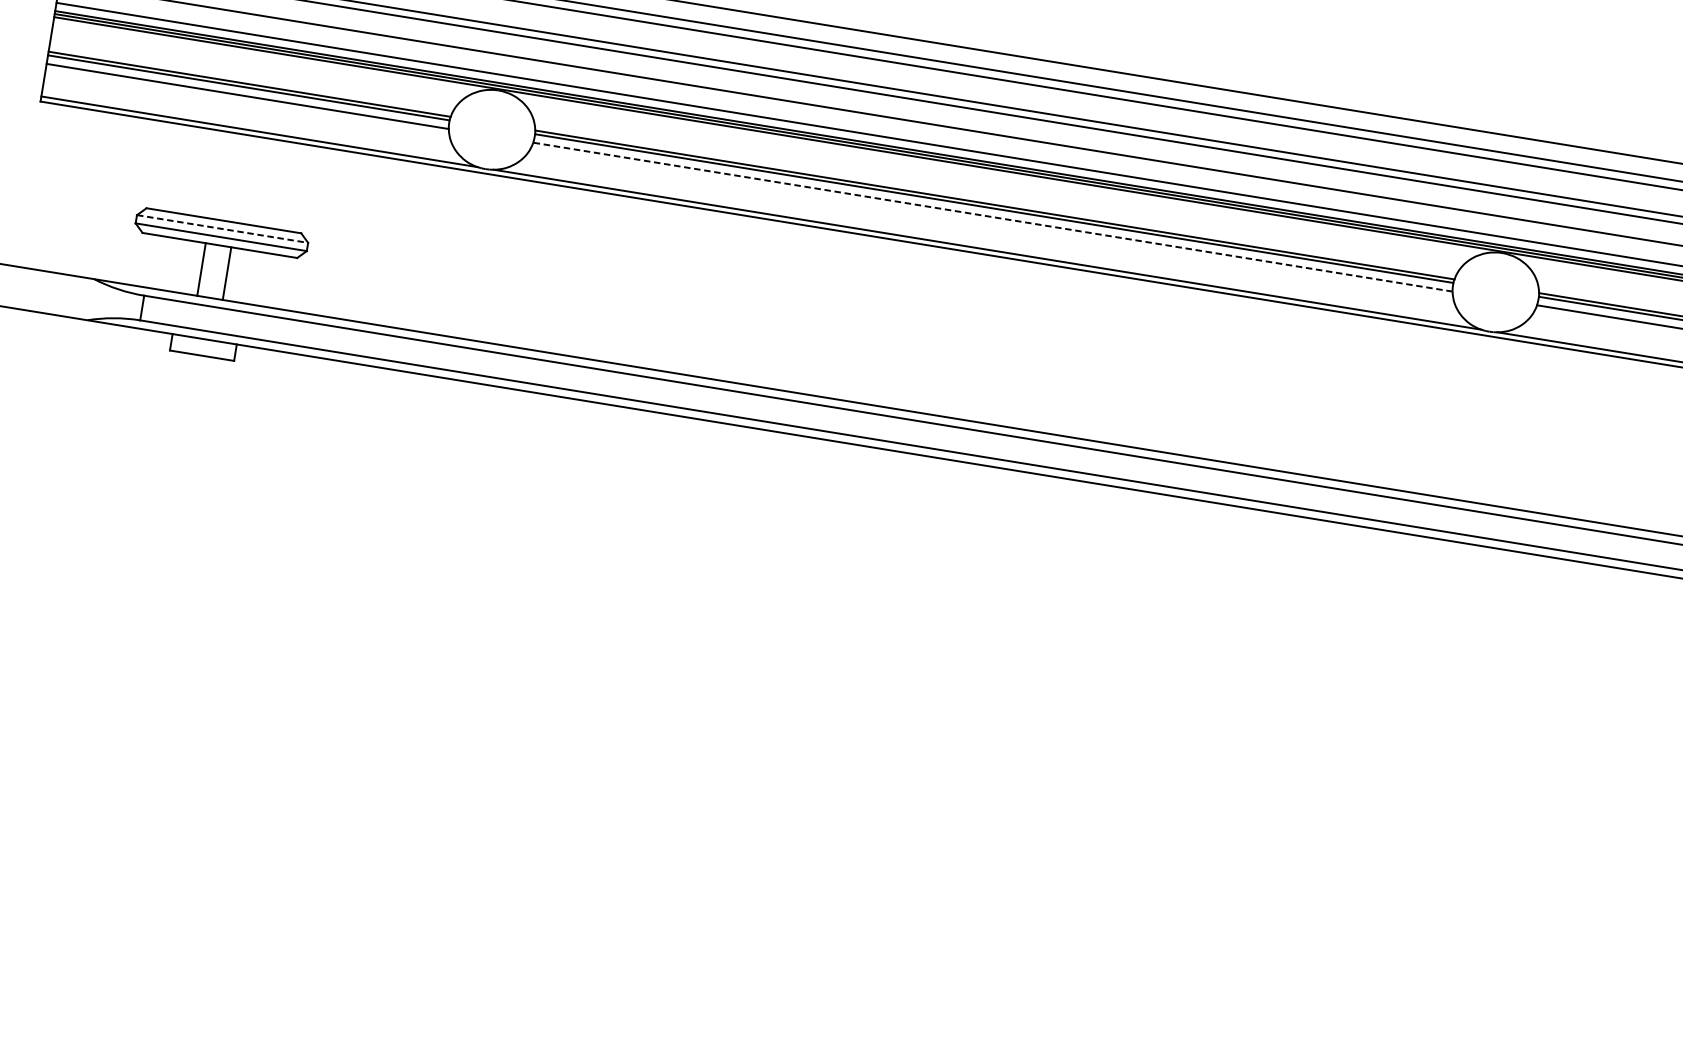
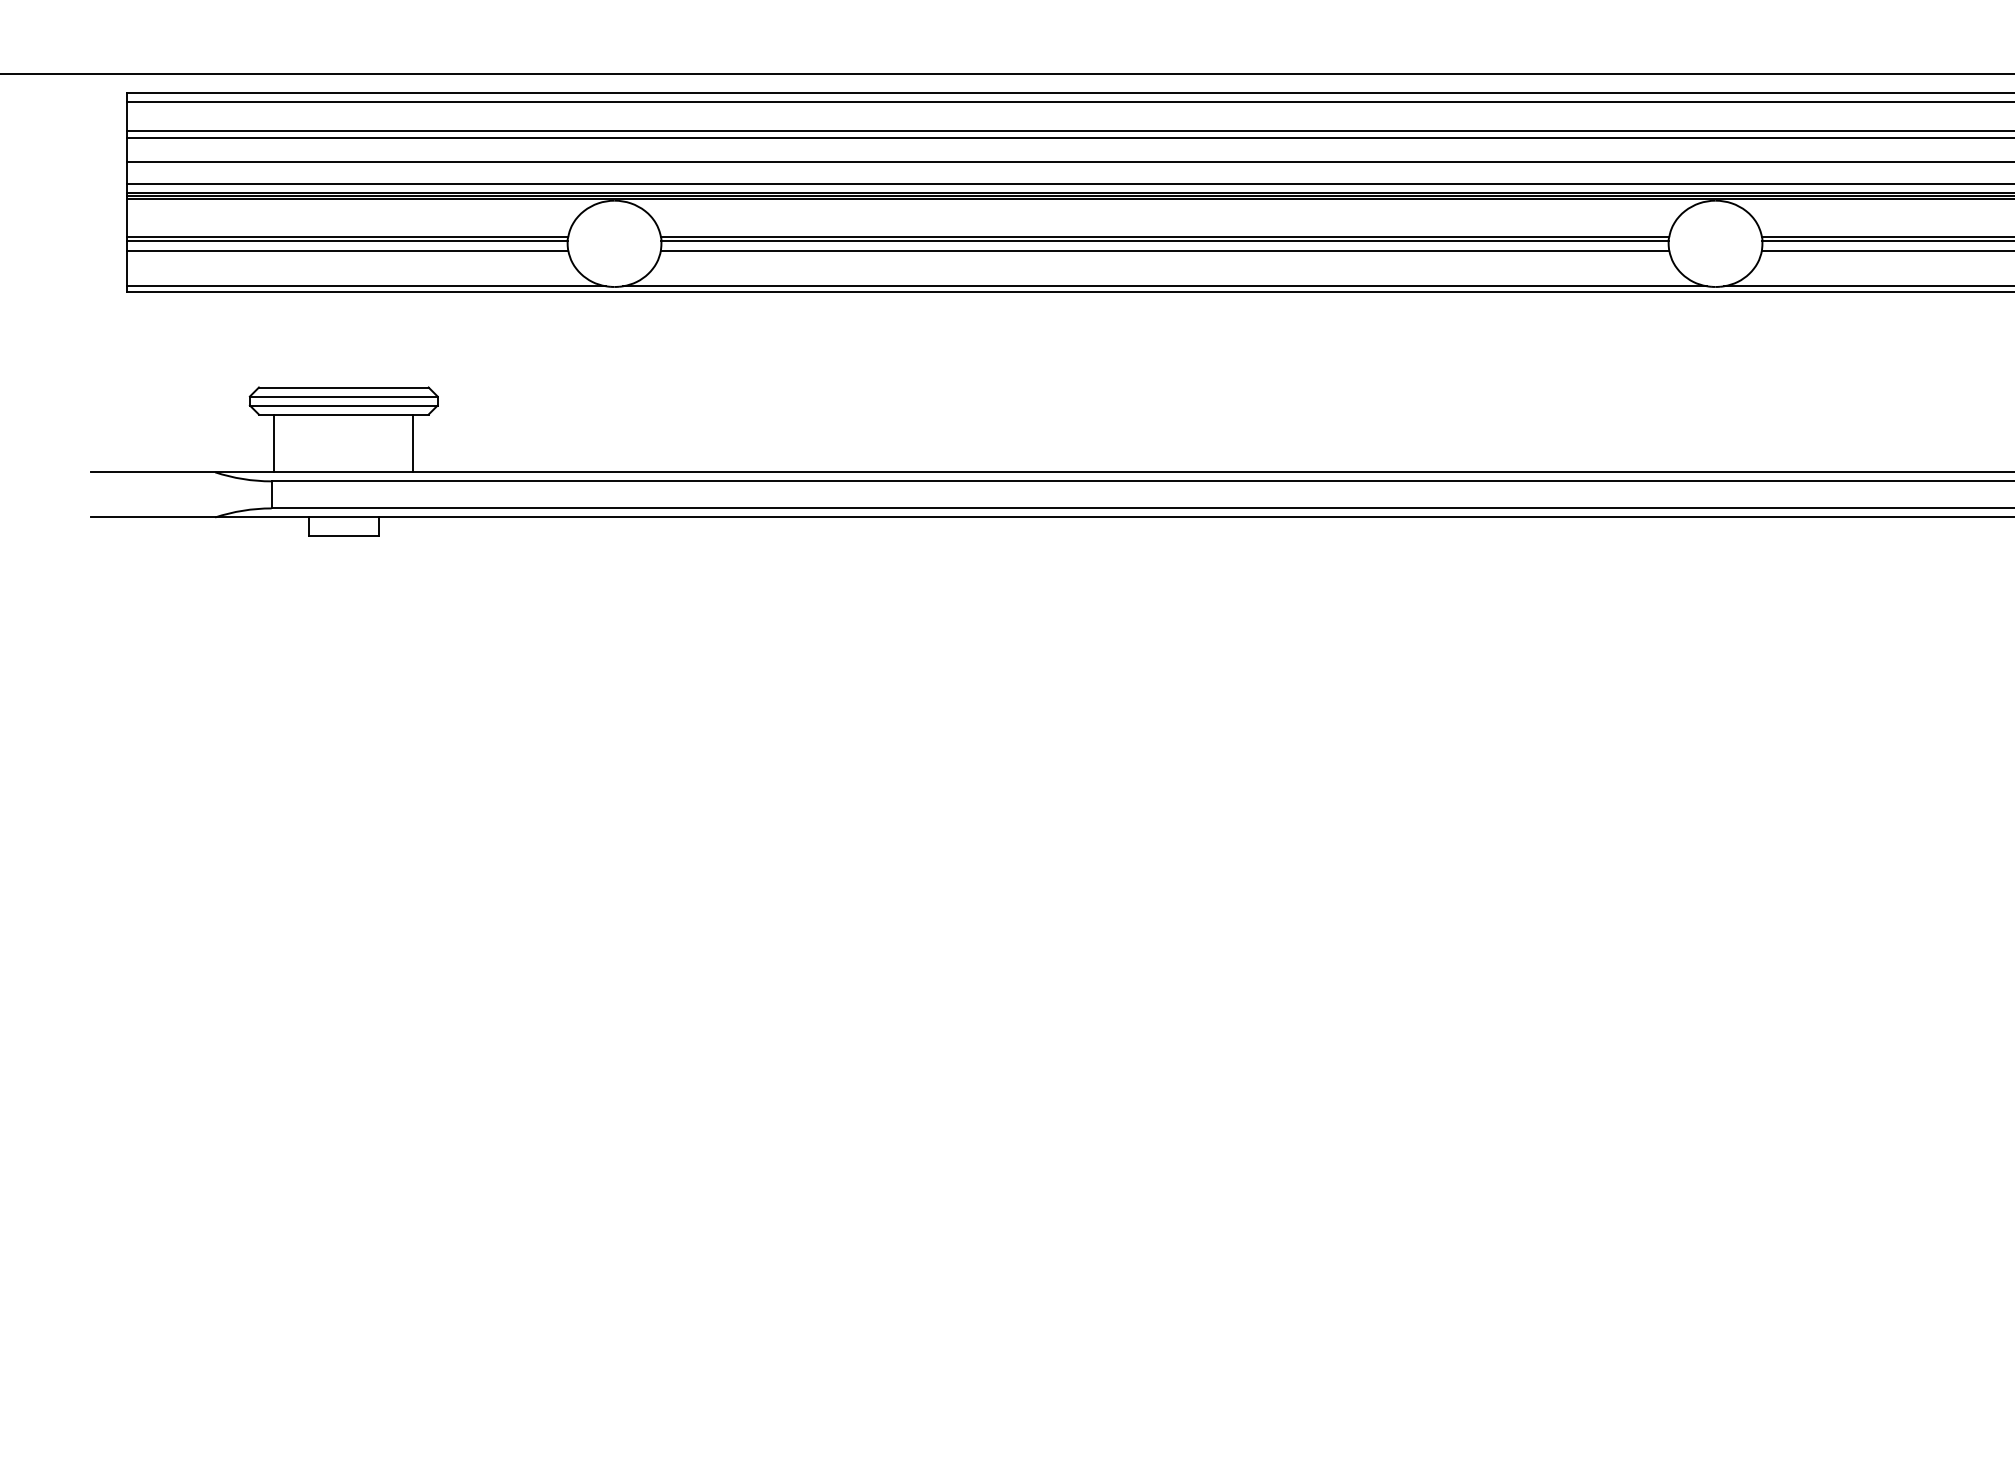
line: (992, 217) -> (1164, 250), dashed -> solid
line: (222, 228) -> (343, 396), dashed -> solid
line: (201, 269) -> (274, 443), moved
line: (227, 273) -> (413, 443), moved

